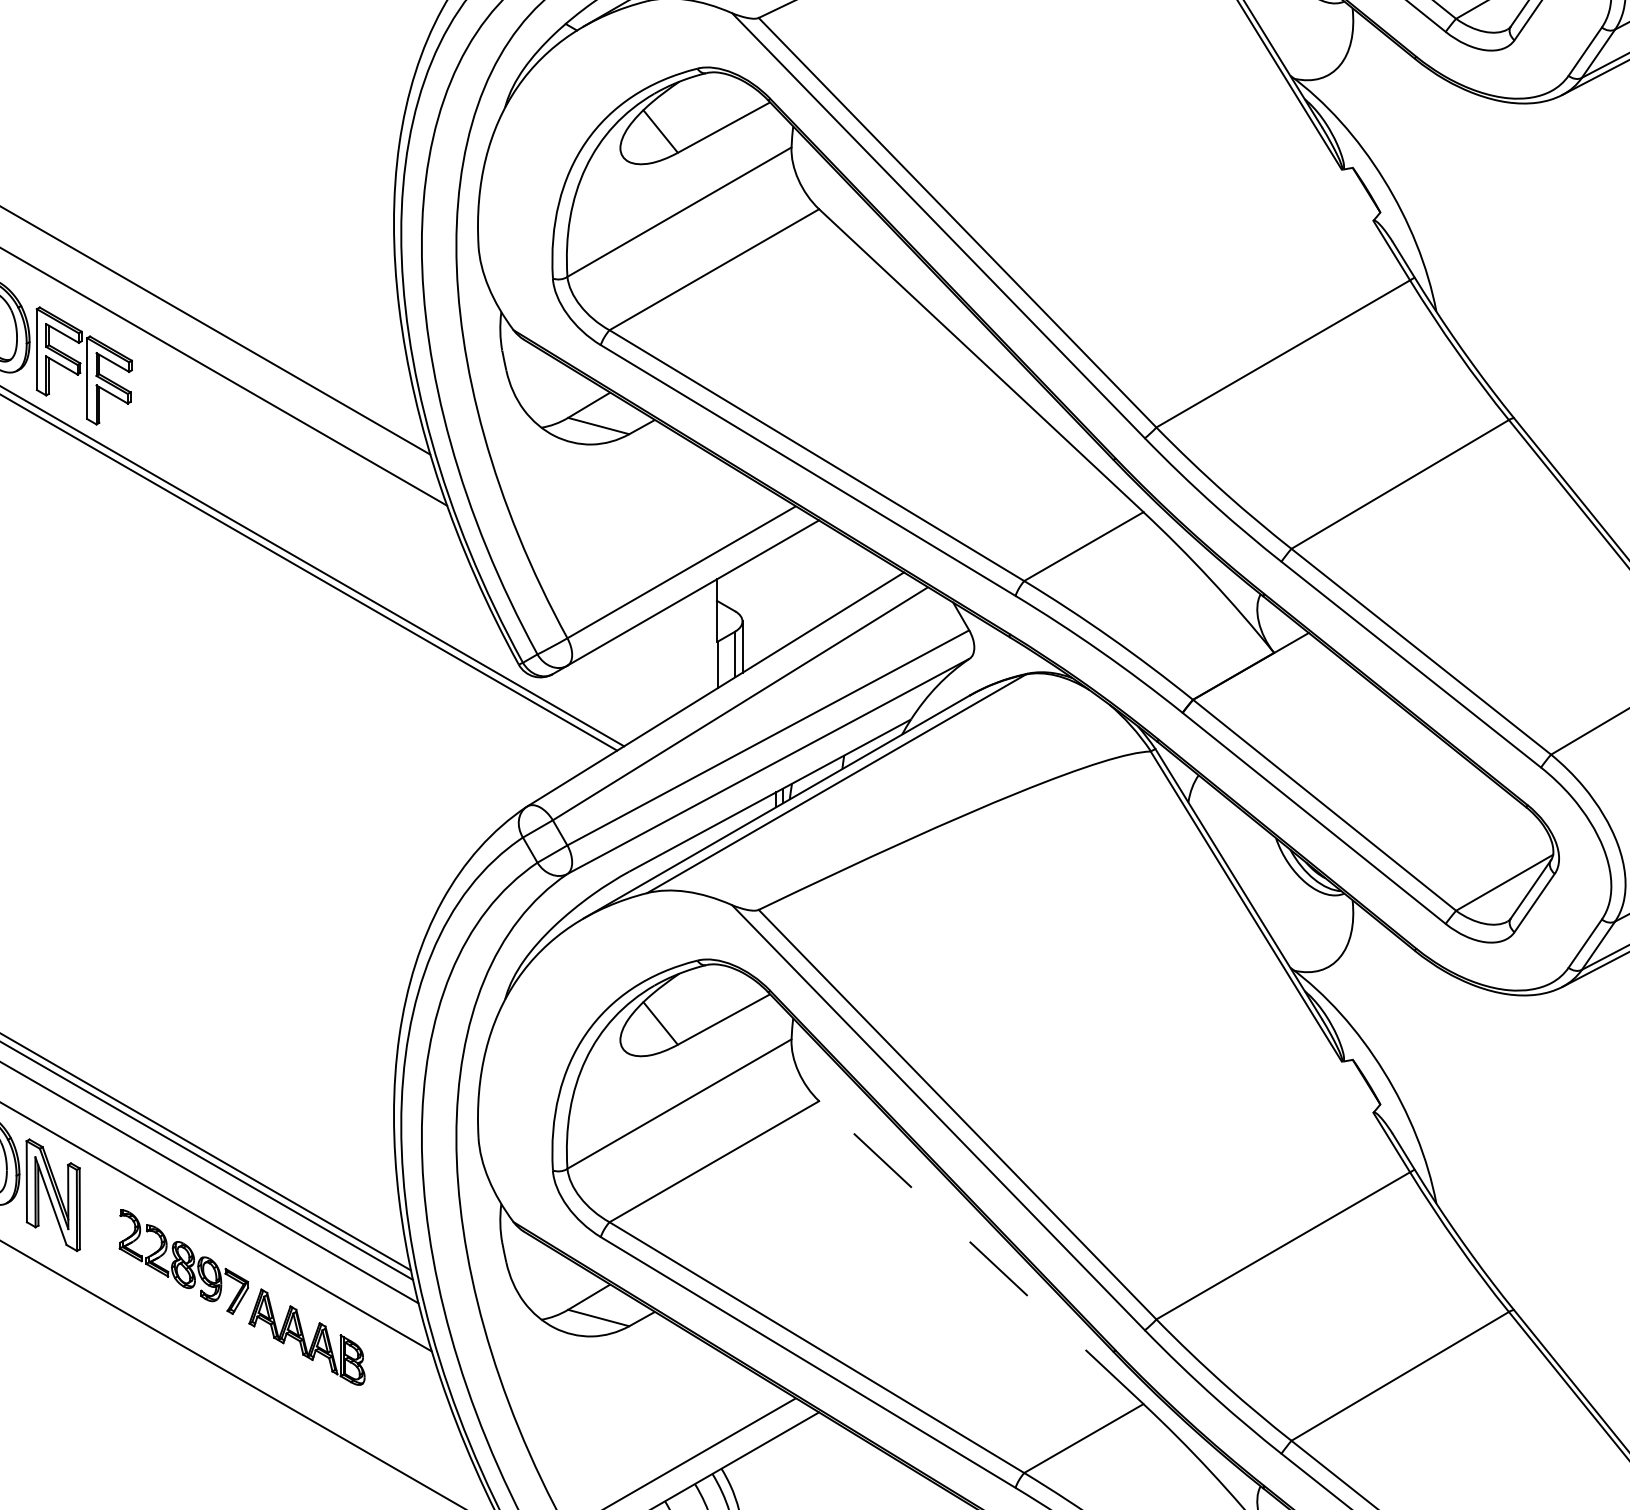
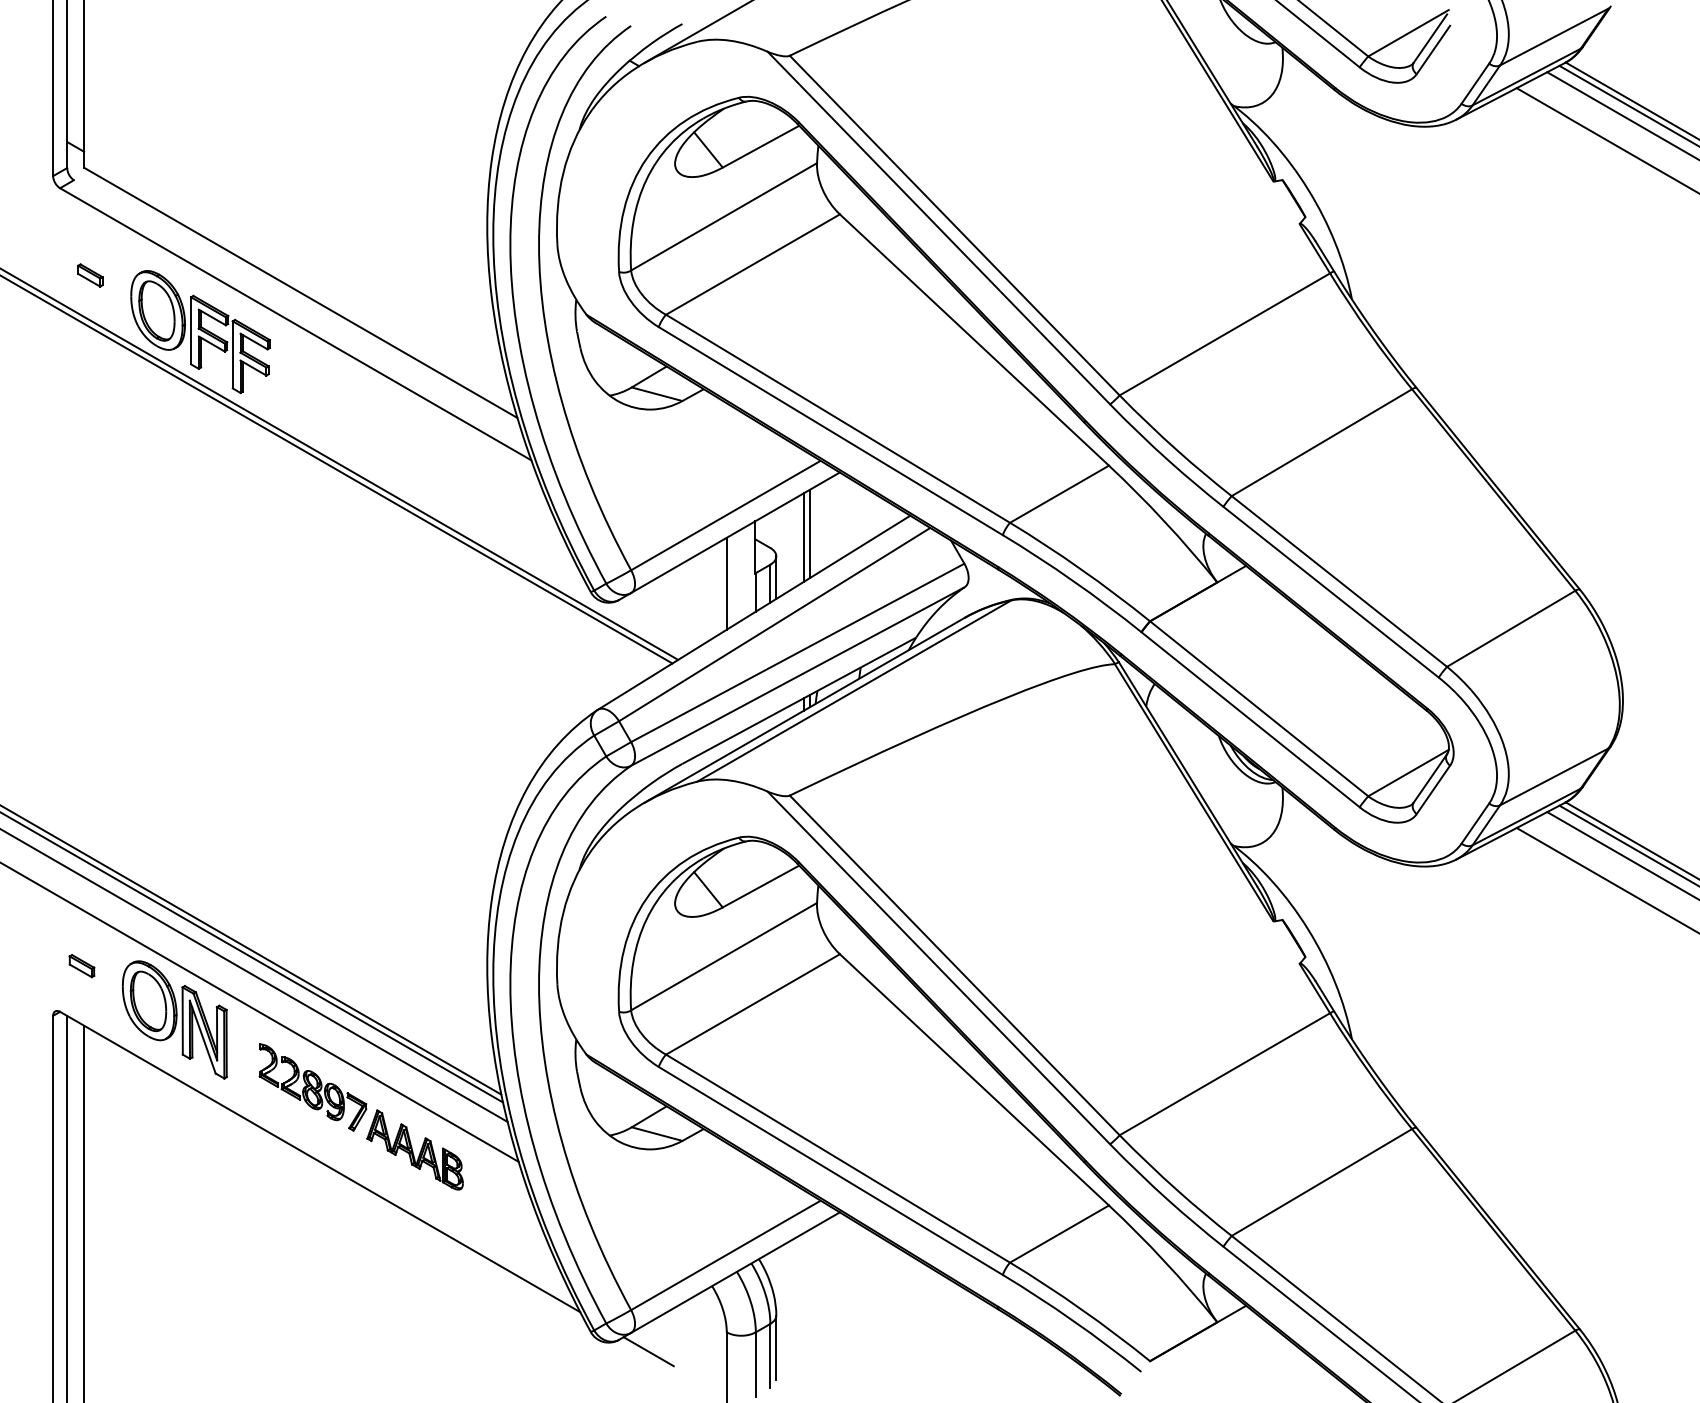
line: (783, 593) -> (810, 533), added
line: (776, 598) -> (804, 537), added
line: (682, 654) -> (726, 583), added
line: (981, 1252) -> (974, 1079), dashed -> solid

